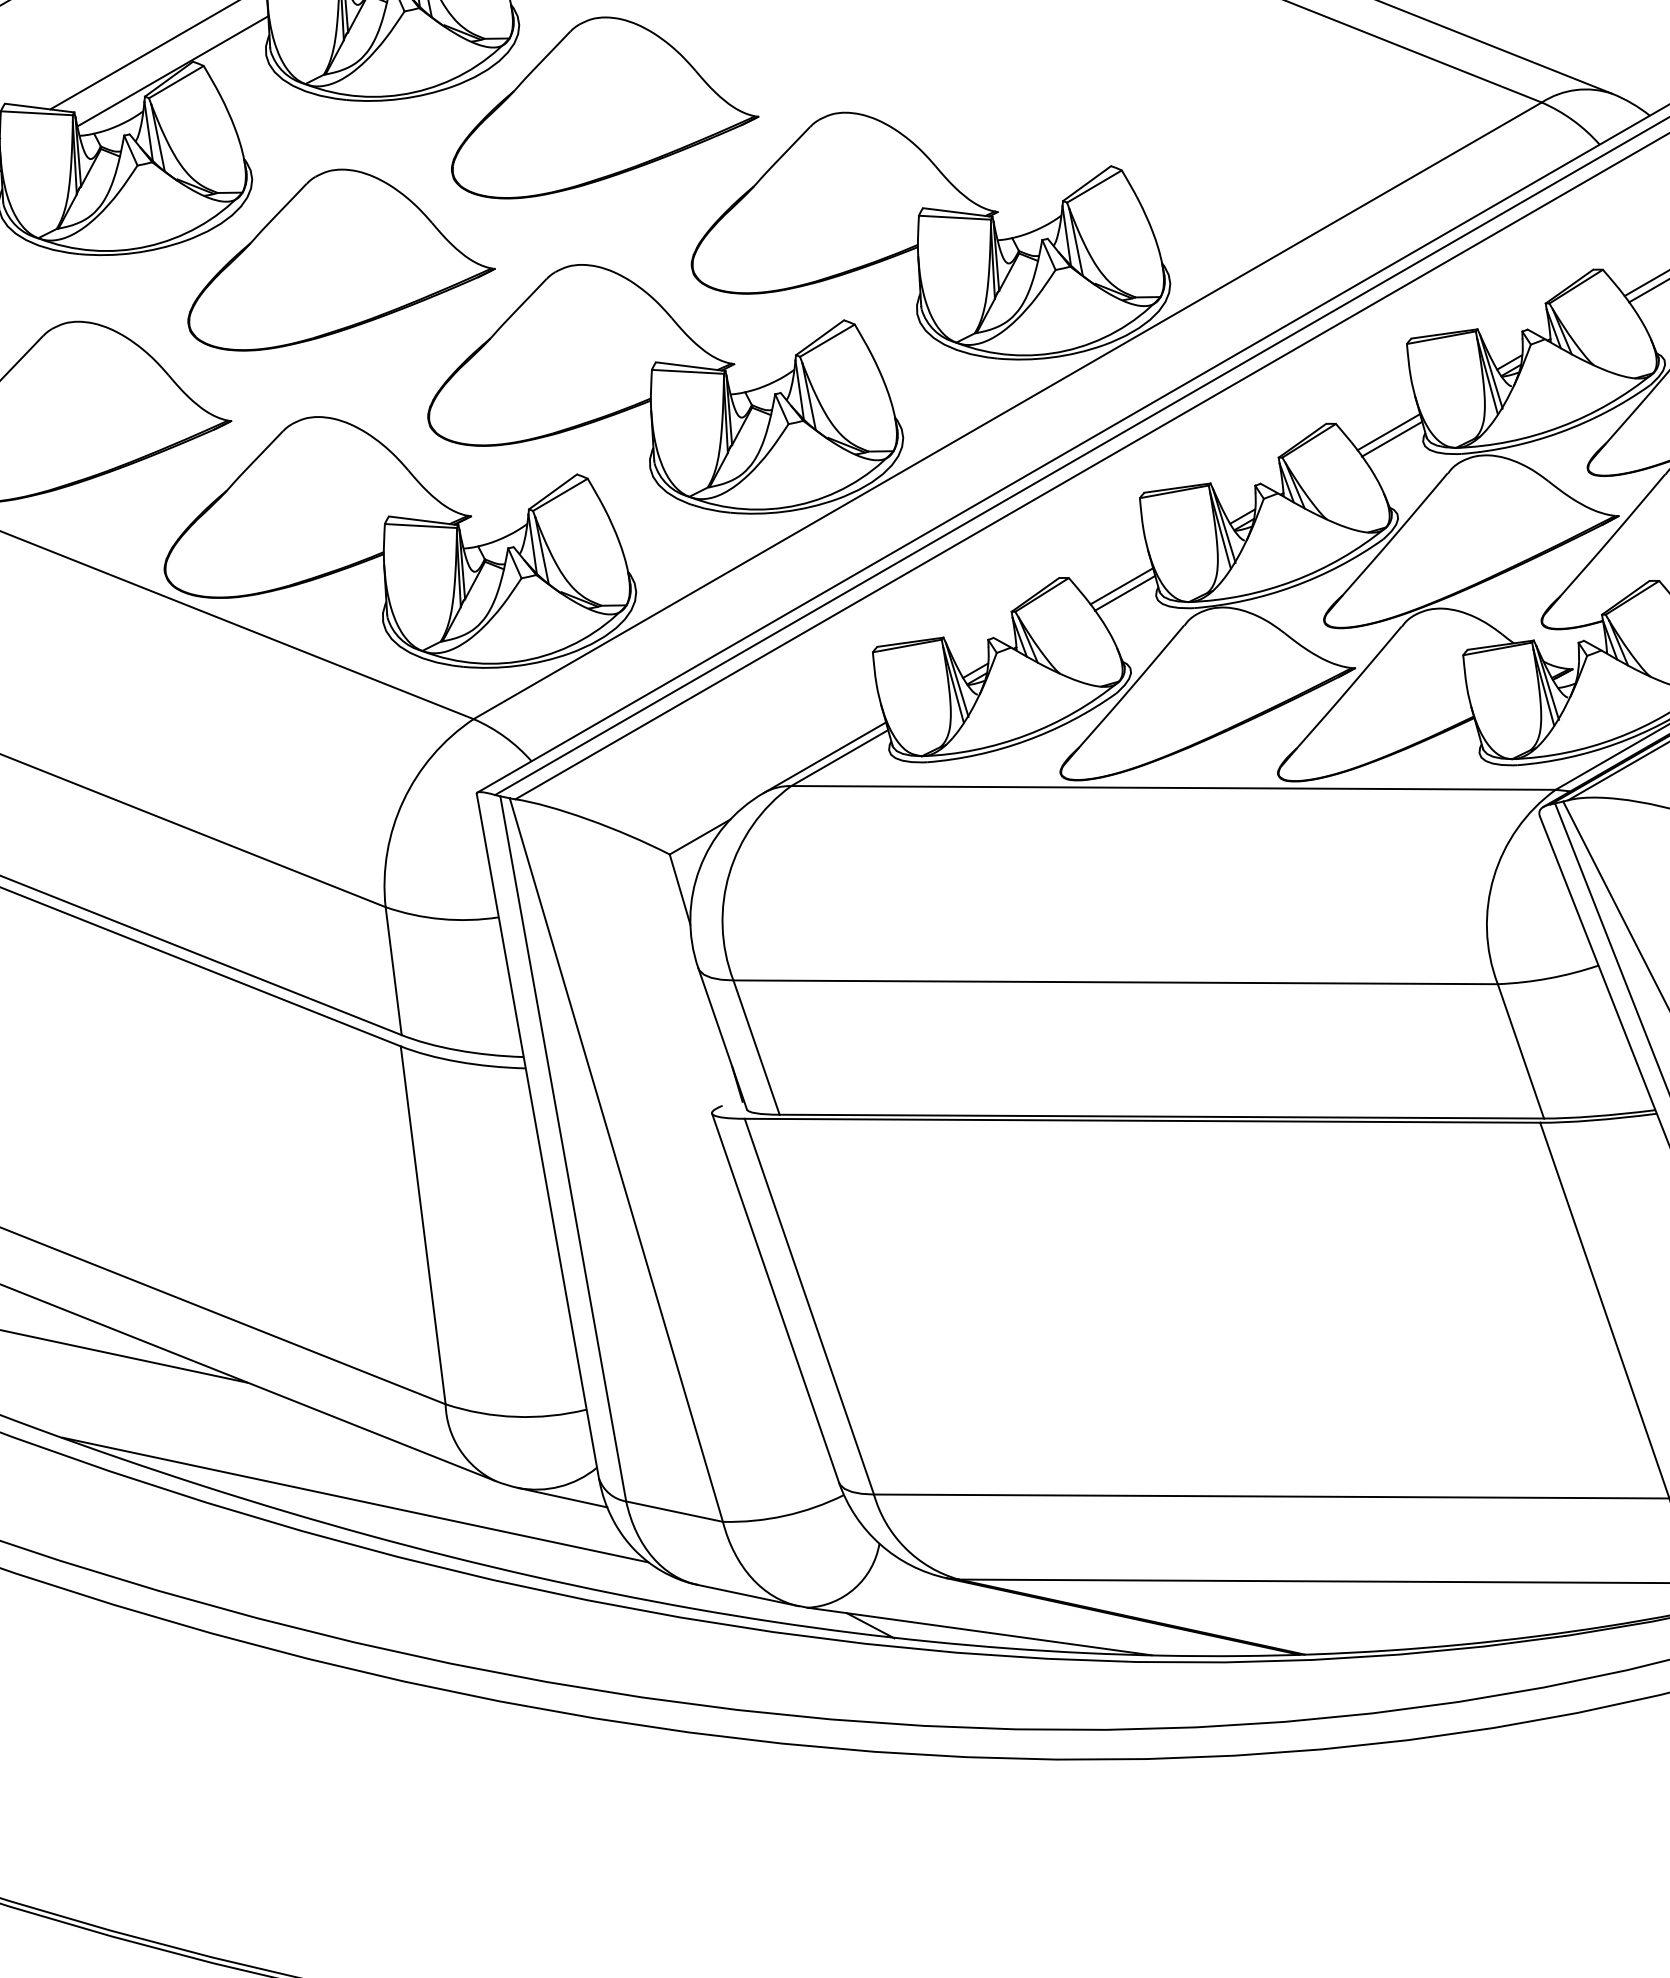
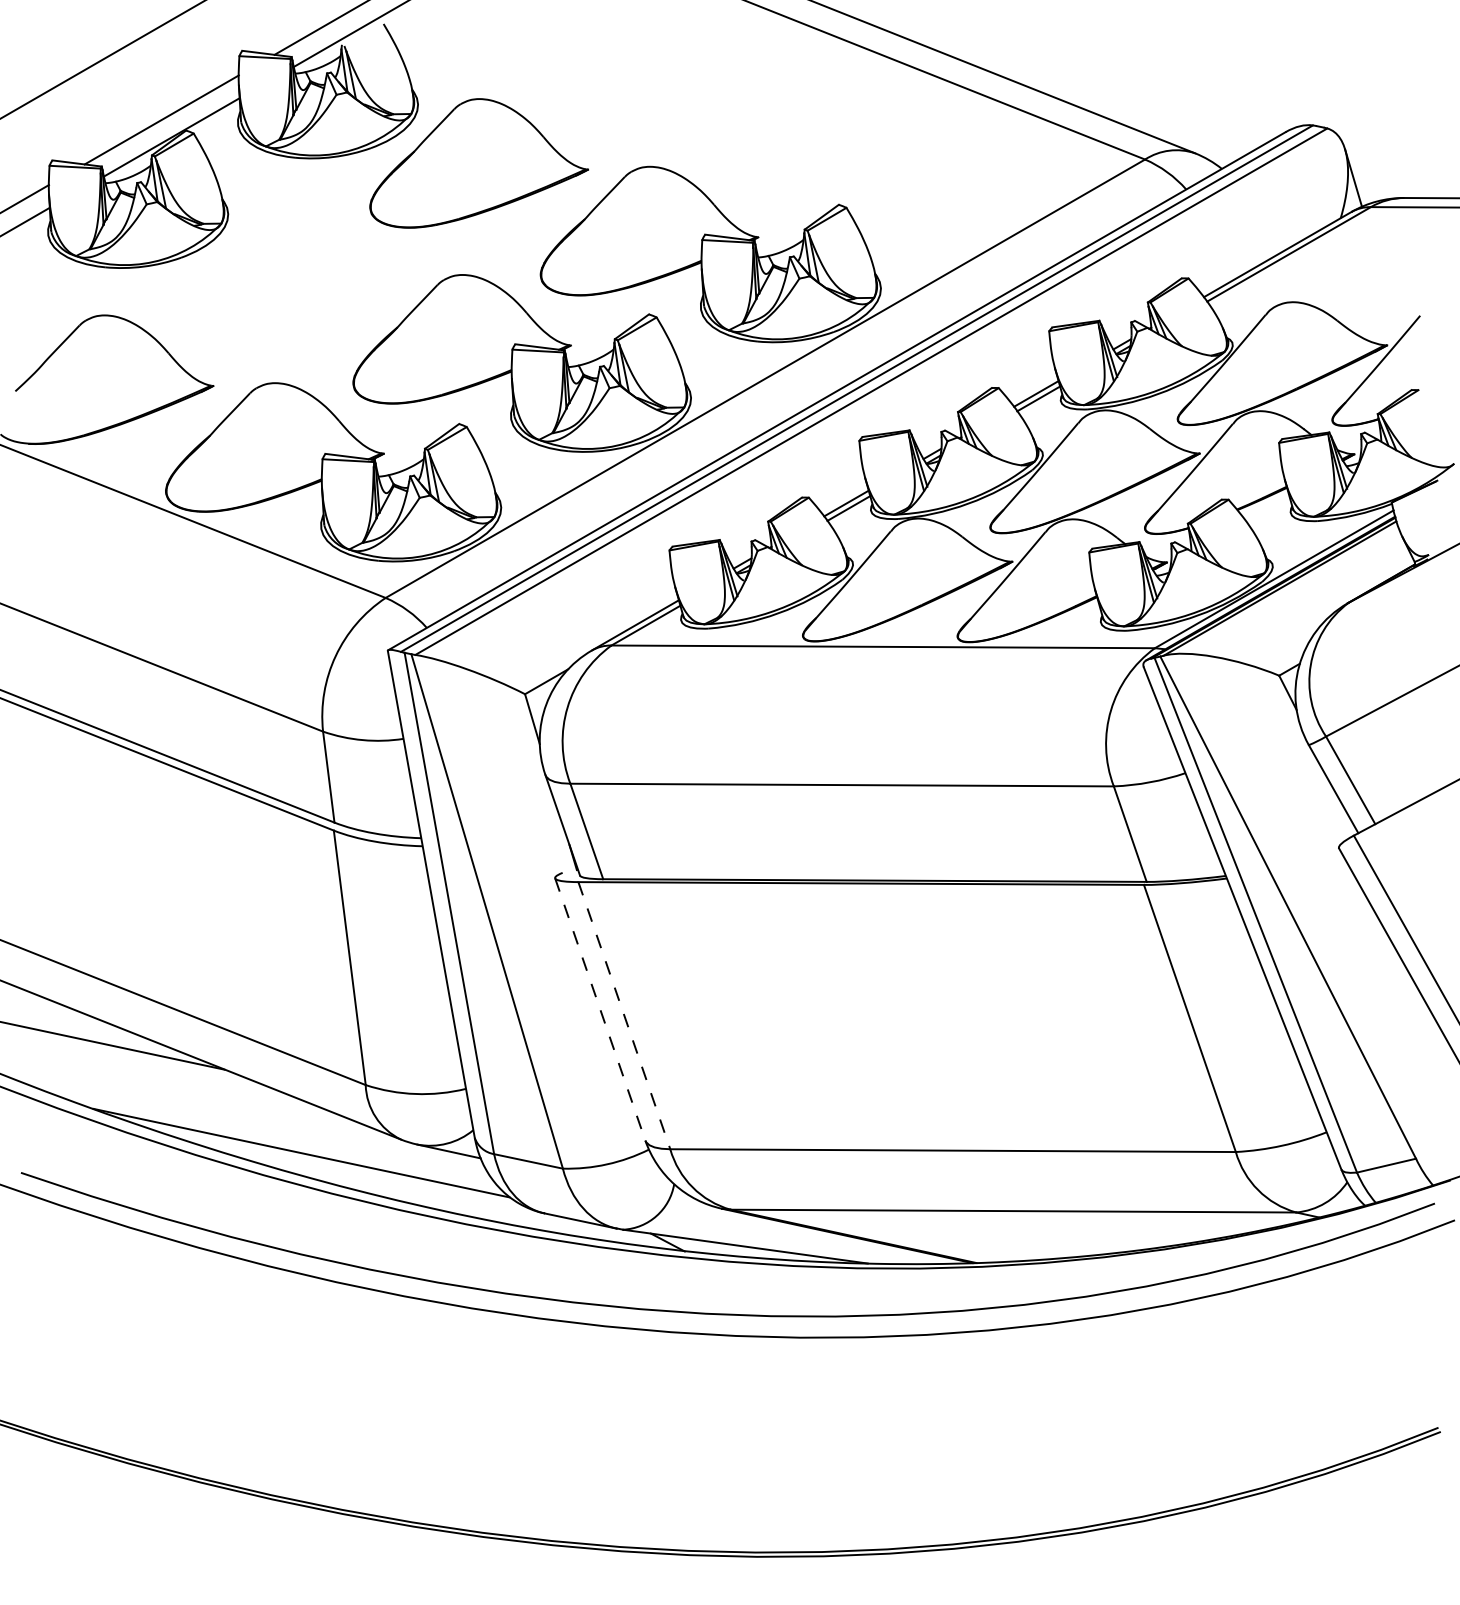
part: (341, 259) -> (291, 271), removed
line: (775, 1297) -> (600, 1009), solid -> dashed
line: (809, 1307) -> (624, 1016), solid -> dashed

